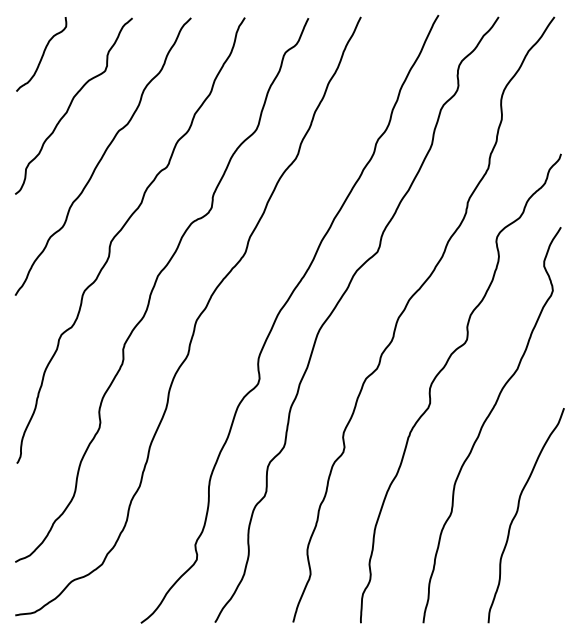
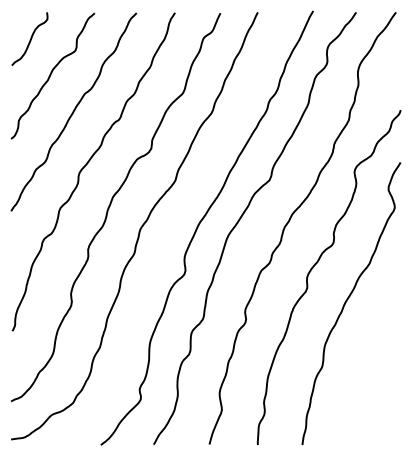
curve: (518, 511) -> (370, 365), removed

